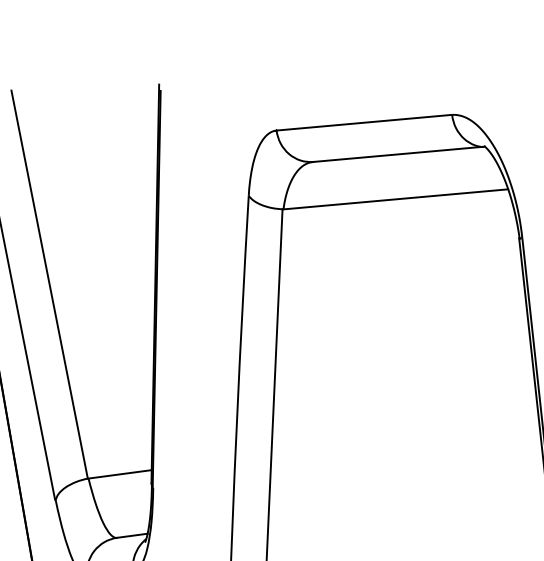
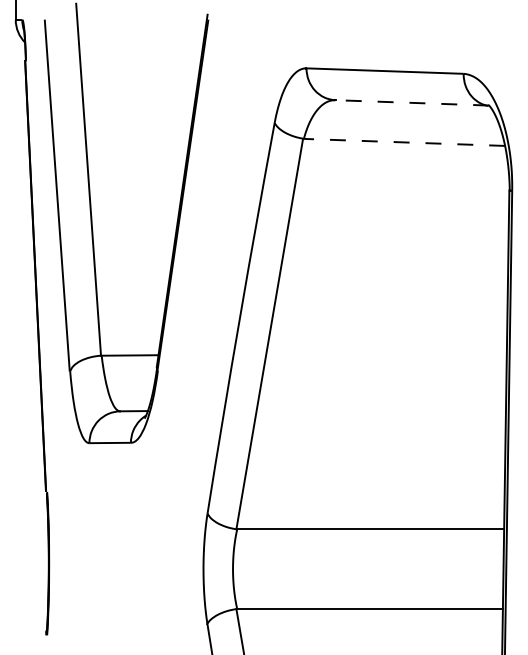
line: (399, 153) -> (412, 102), solid -> dashed
line: (395, 199) -> (404, 142), solid -> dashed

